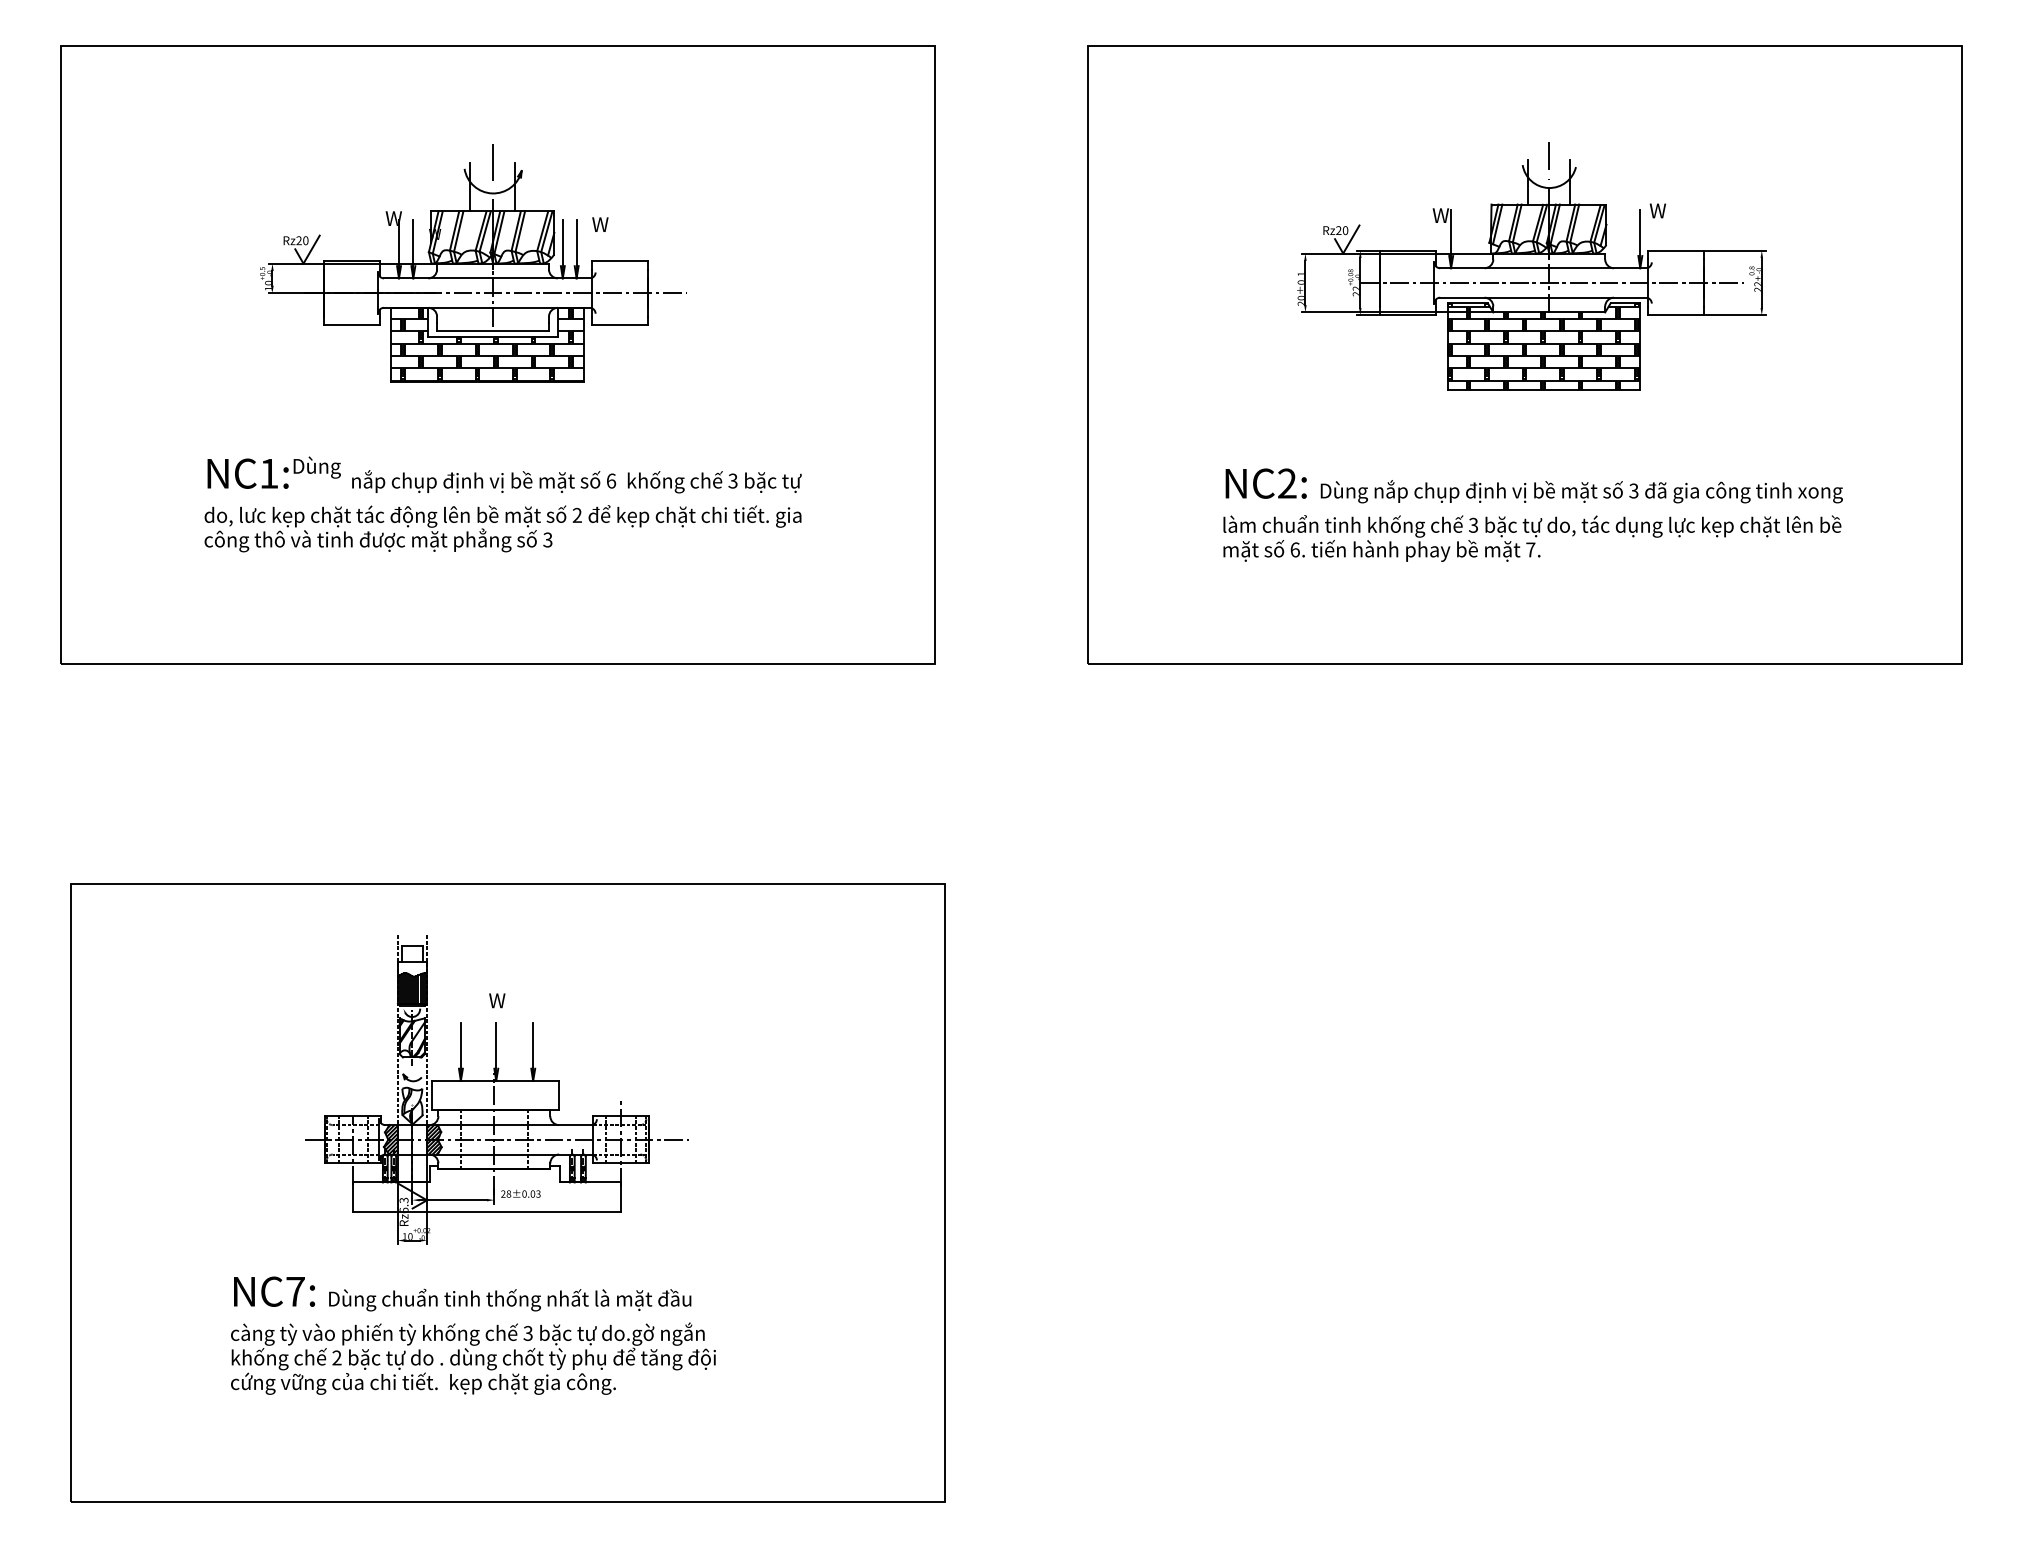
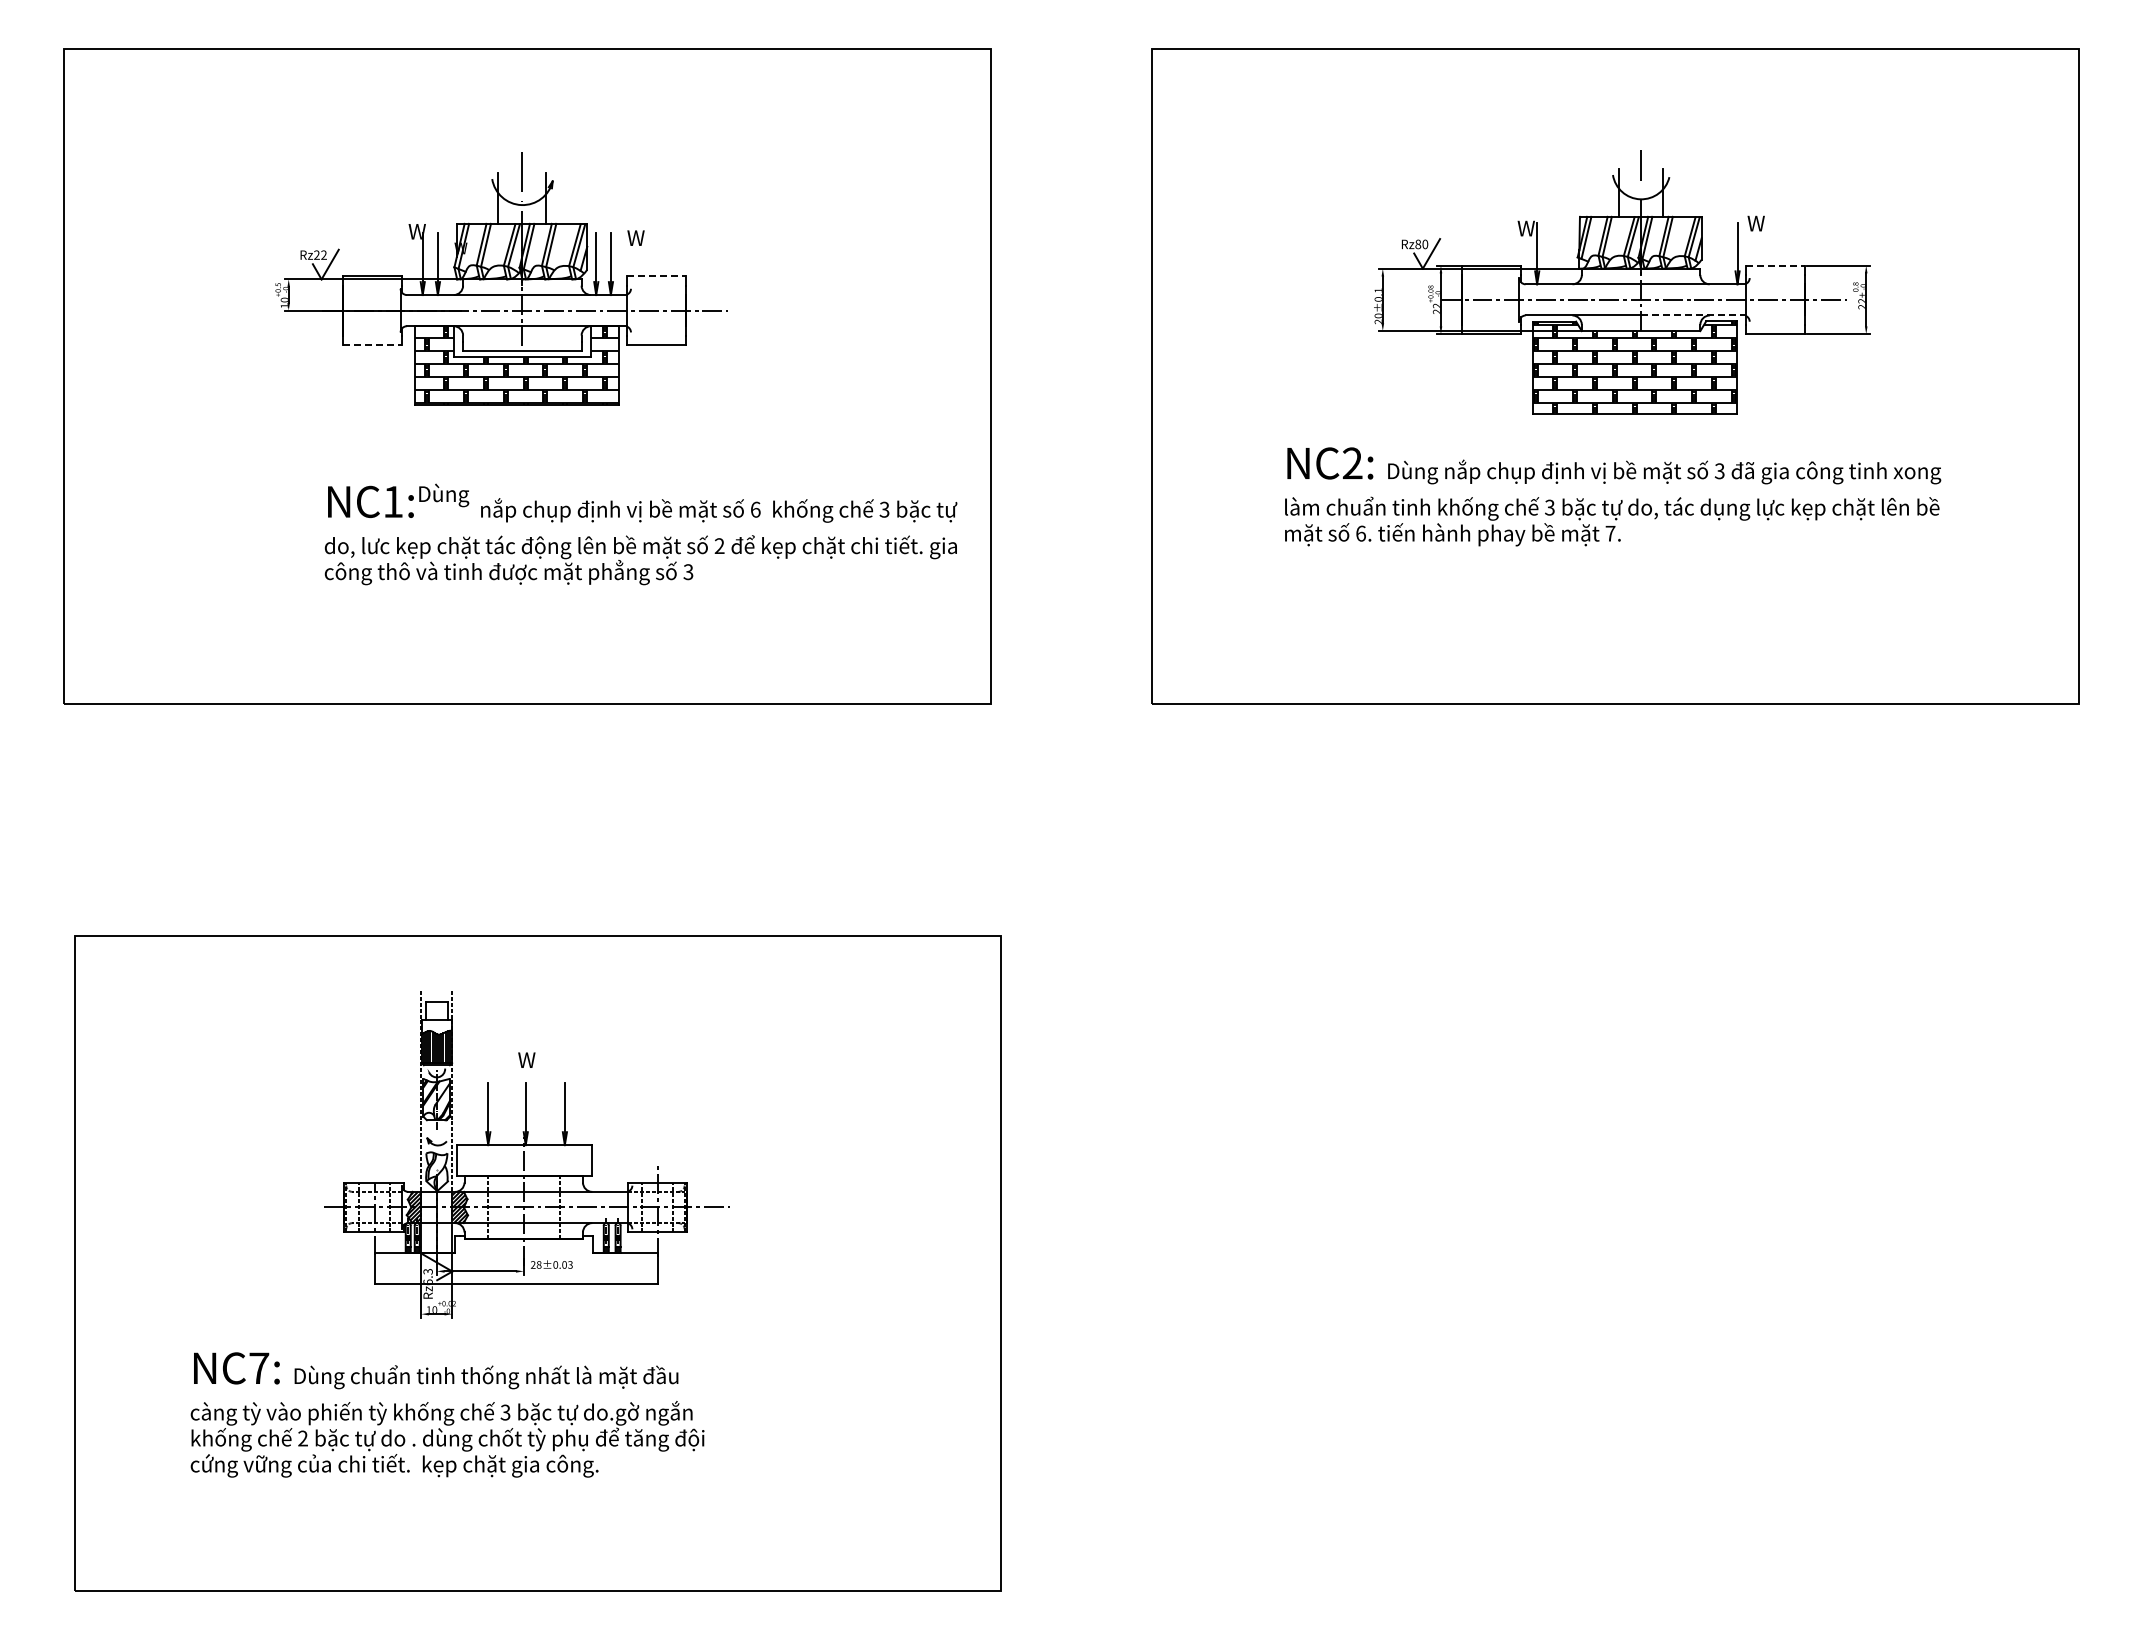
text: (1339, 230) -> (1418, 244), Rz20 -> Rz80
text: (305, 240) -> (323, 254), Rz20 -> Rz22
line: (1676, 250) -> (1775, 265), solid -> dashed
line: (619, 260) -> (656, 276), solid -> dashed
line: (1598, 297) -> (1693, 315), solid -> dashed
line: (351, 325) -> (372, 344), solid -> dashed
text: (502, 504) -> (640, 534), moved
text: (1533, 514) -> (1613, 496), moved
text: (473, 1335) -> (447, 1414), moved

